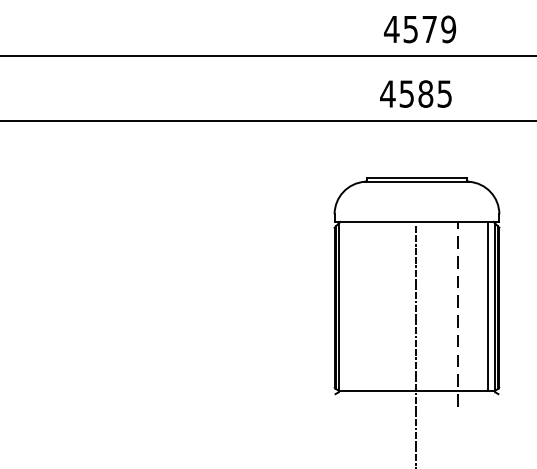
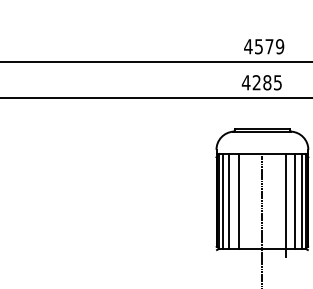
text: (406, 93) -> (256, 82), 4585 -> 4285
line: (345, 307) -> (222, 201), added
line: (357, 307) -> (229, 201), added
line: (375, 307) -> (239, 201), added
line: (476, 307) -> (295, 201), added
line: (458, 314) -> (285, 205), dashed -> solid

